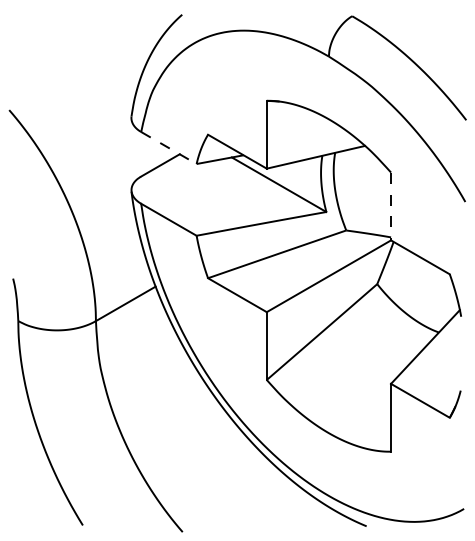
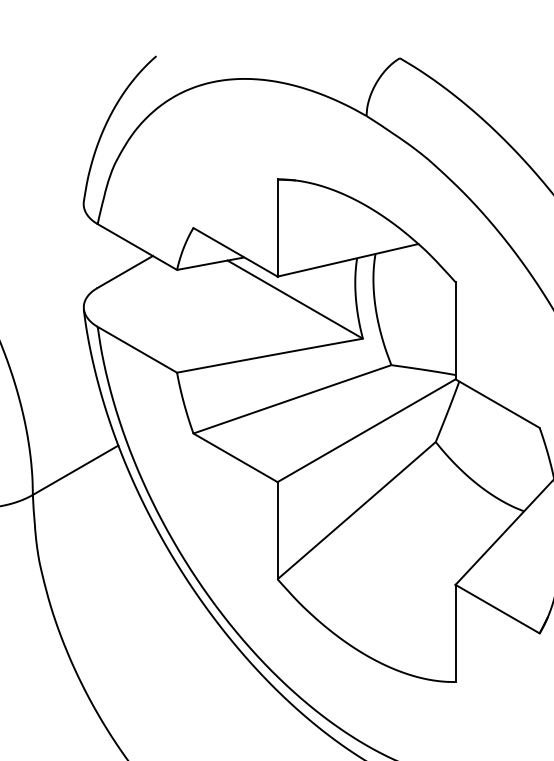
line: (168, 148) -> (136, 247), dashed -> solid
line: (391, 206) -> (456, 330), dashed -> solid

